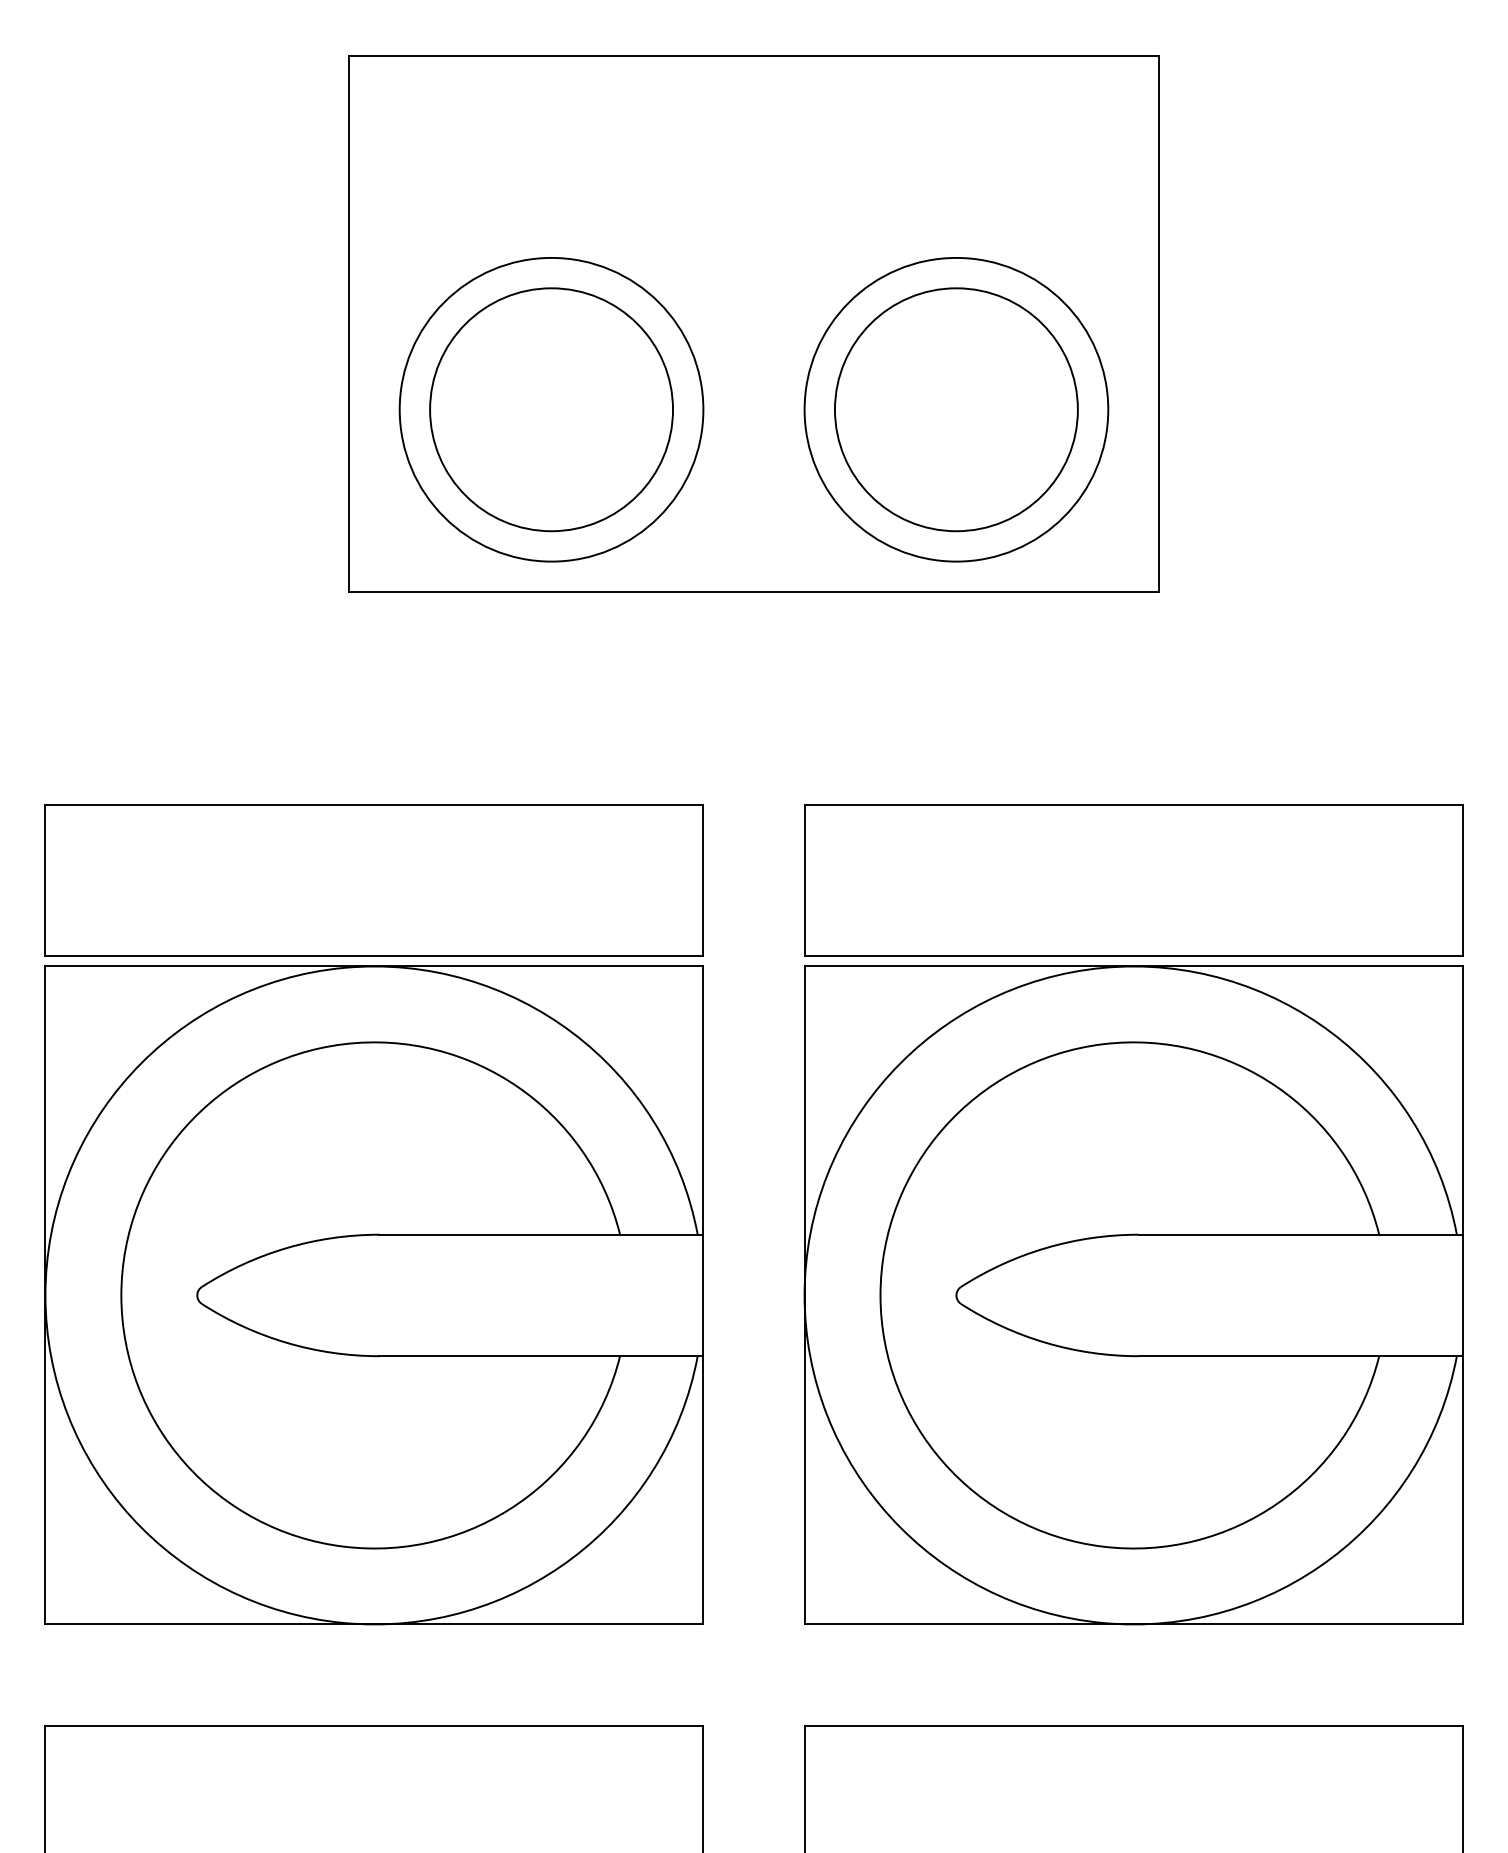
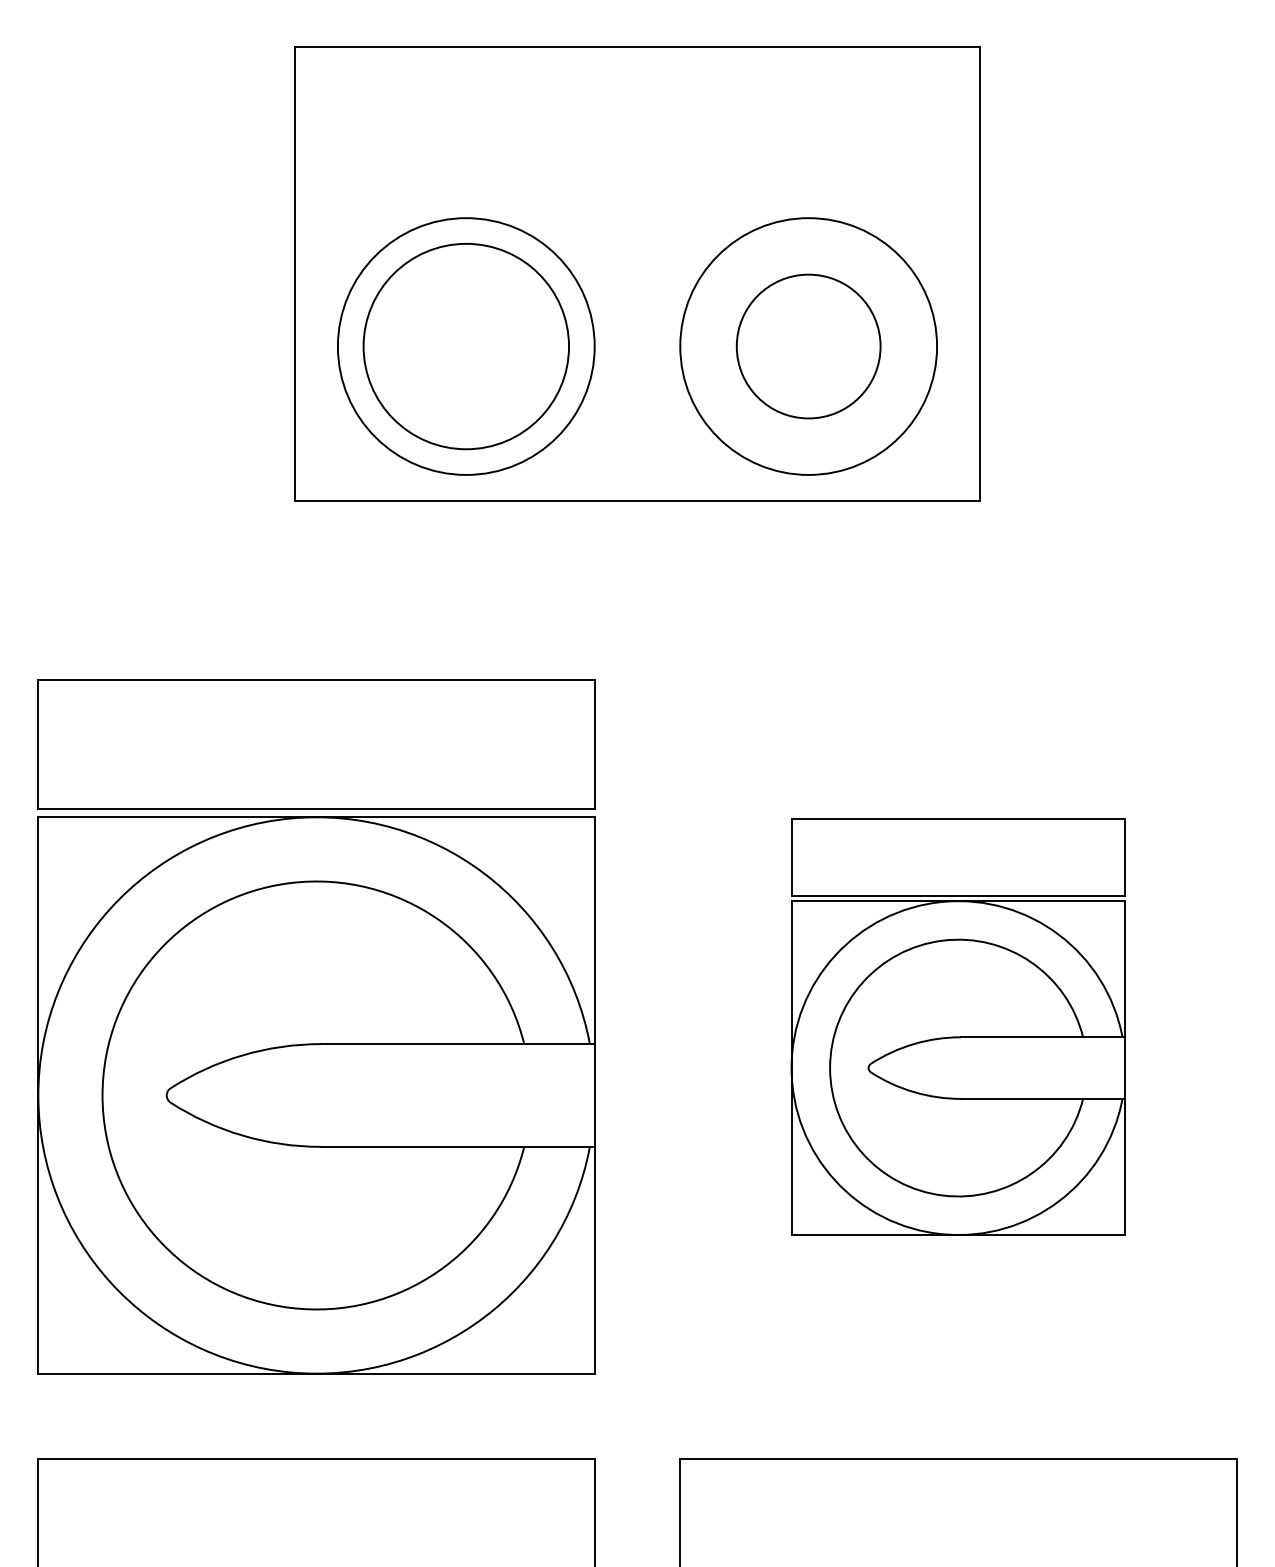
circle: (956, 409) -> (808, 346), size x0.7
part: (1133, 1213) -> (958, 1026), size x0.6

